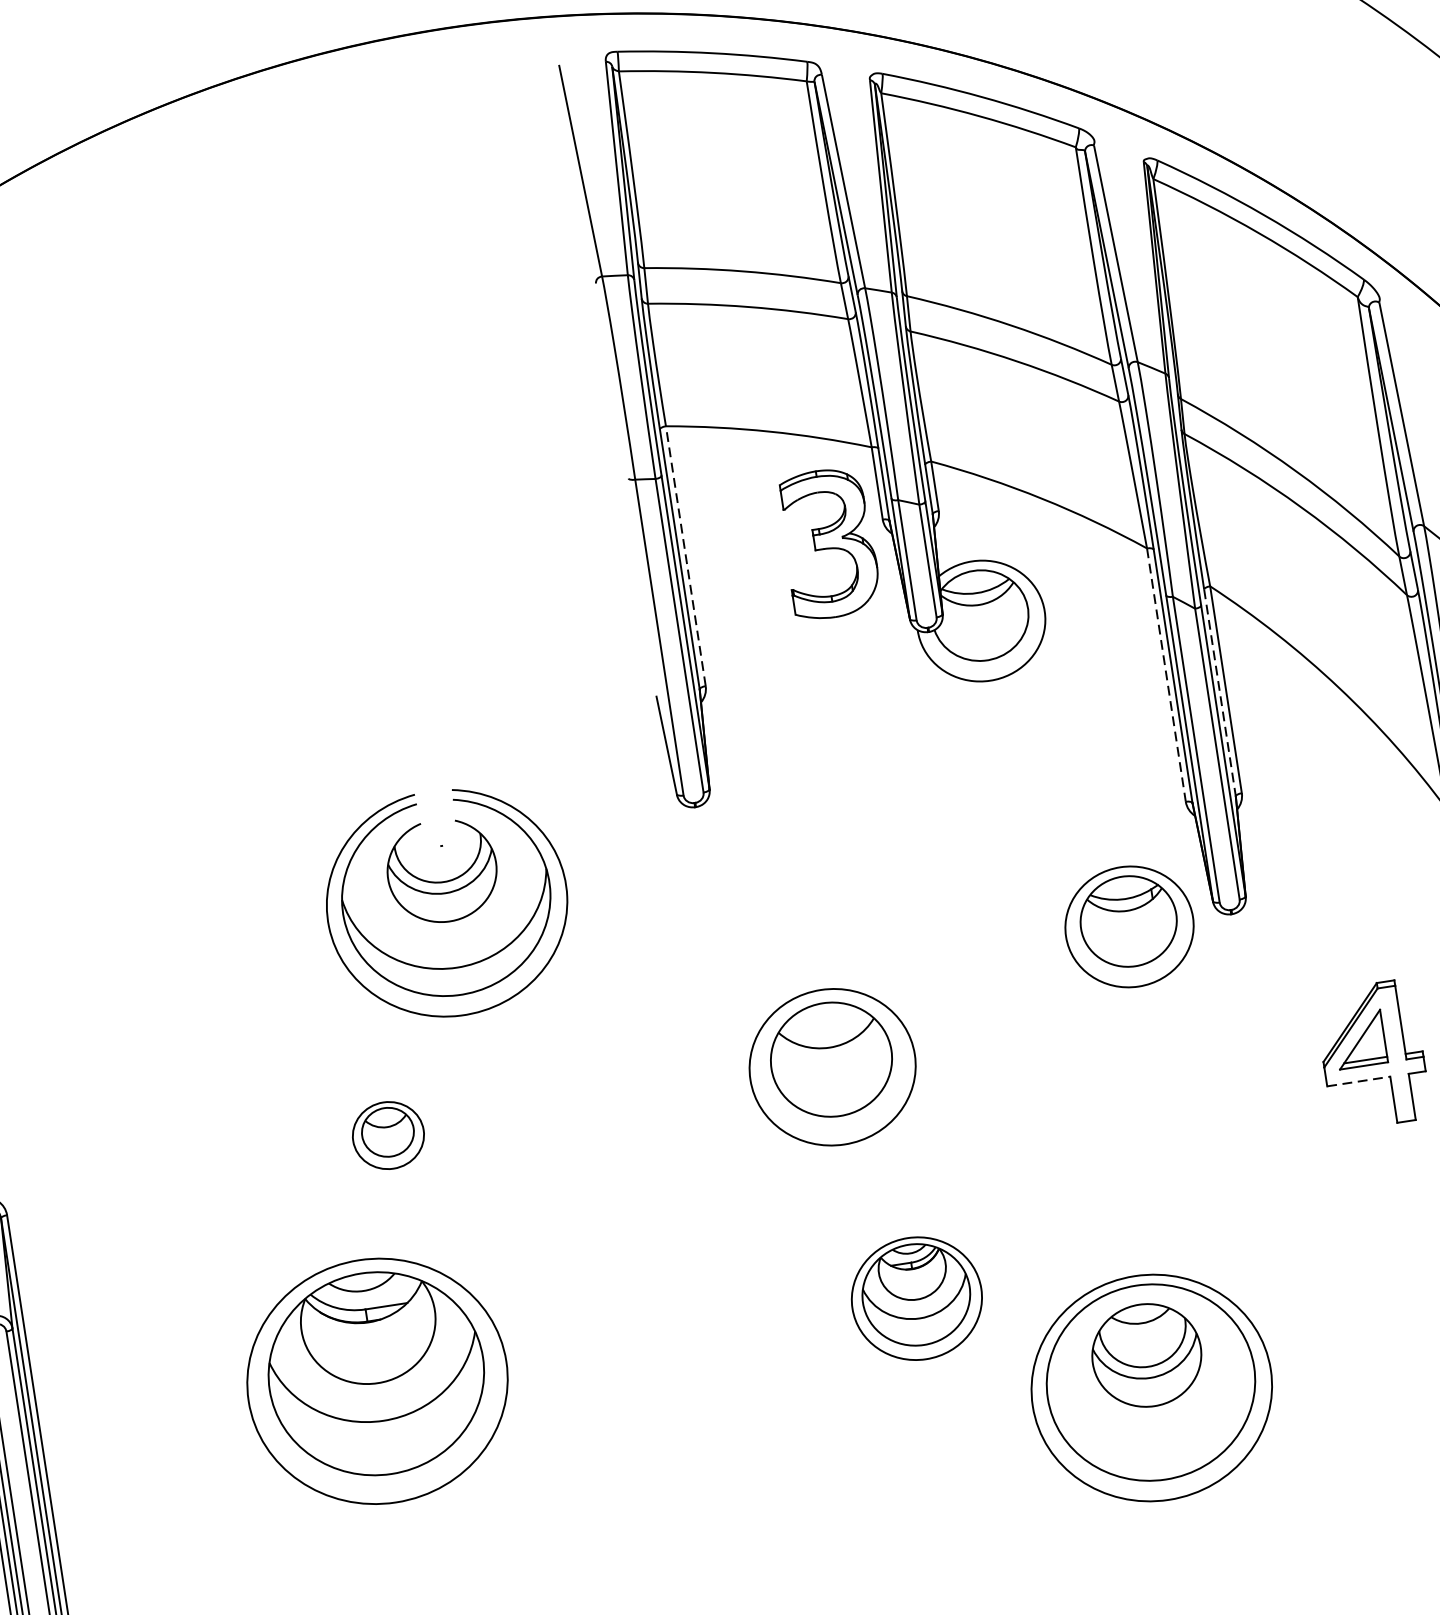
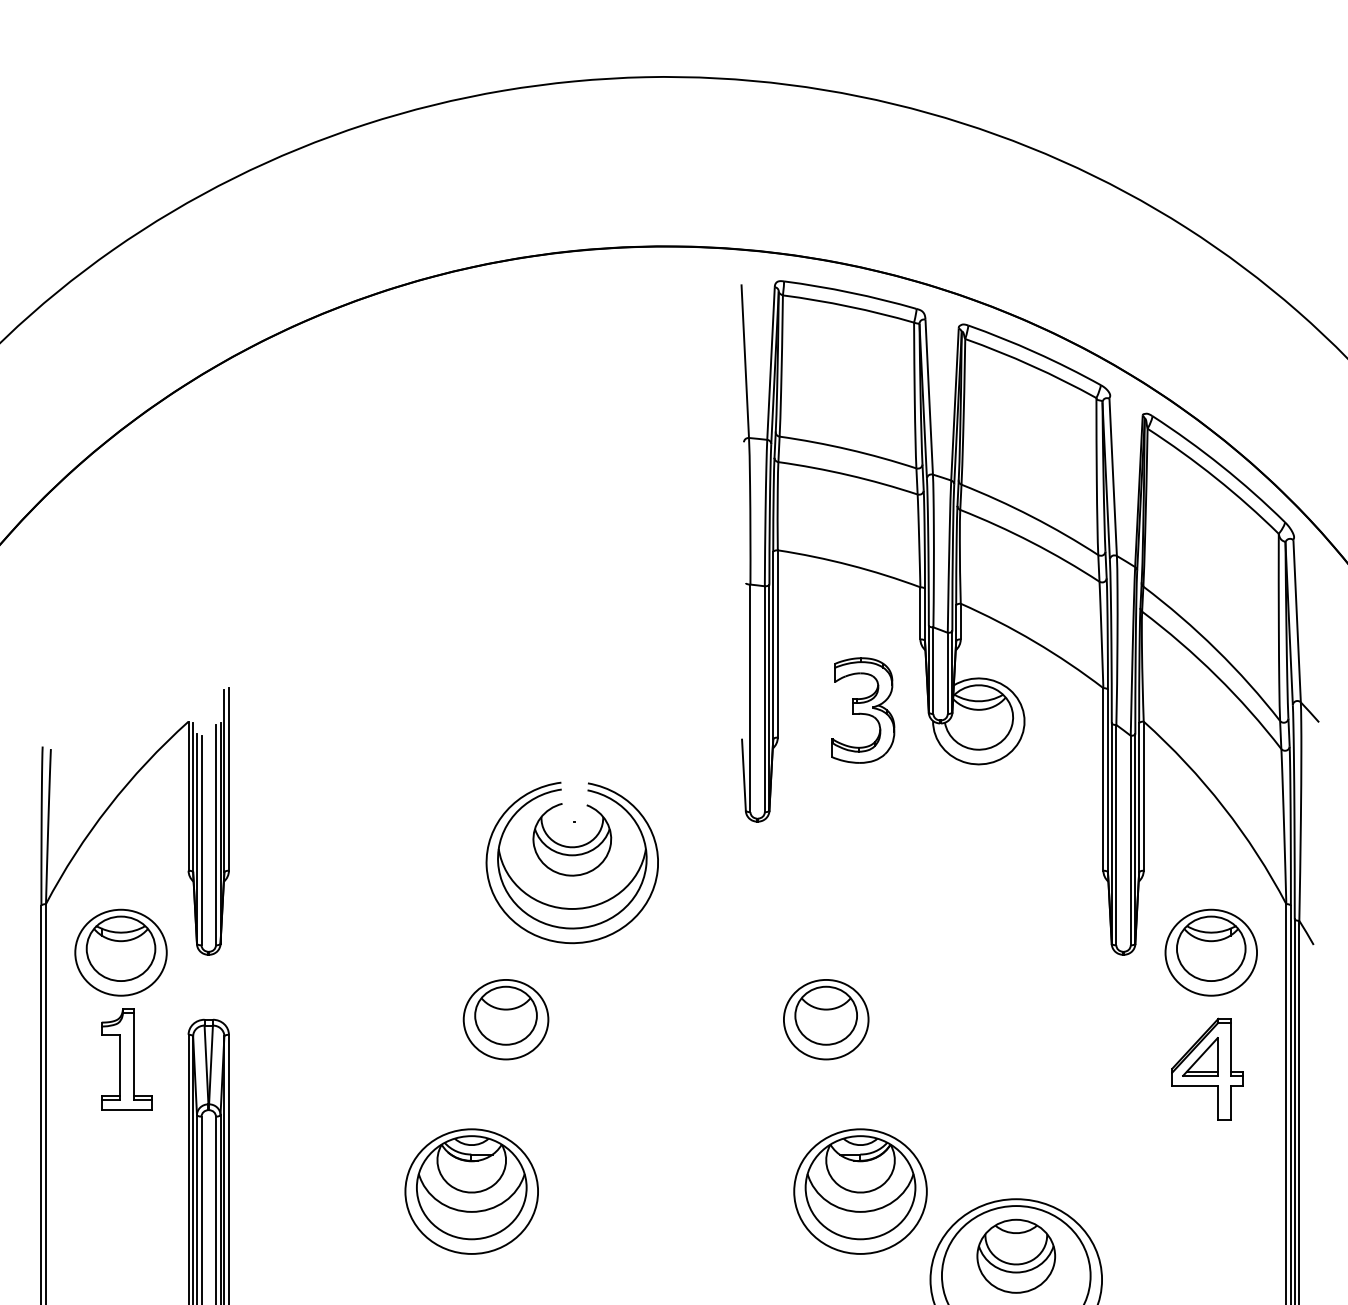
part: (829, 543) -> (863, 710), moved
line: (685, 555) -> (777, 643), dashed -> solid
line: (1166, 675) -> (1103, 779), dashed -> solid
line: (1220, 692) -> (1139, 797), dashed -> solid
part: (1128, 926) -> (1210, 952), moved
part: (833, 1067) -> (826, 1019), size x0.71
line: (1359, 1081) -> (1195, 1086), dashed -> solid
part: (387, 1135) -> (505, 1019), size x1.67
part: (916, 1298) -> (860, 1191), size x1.43
part: (376, 1381) -> (471, 1191), size x0.71

